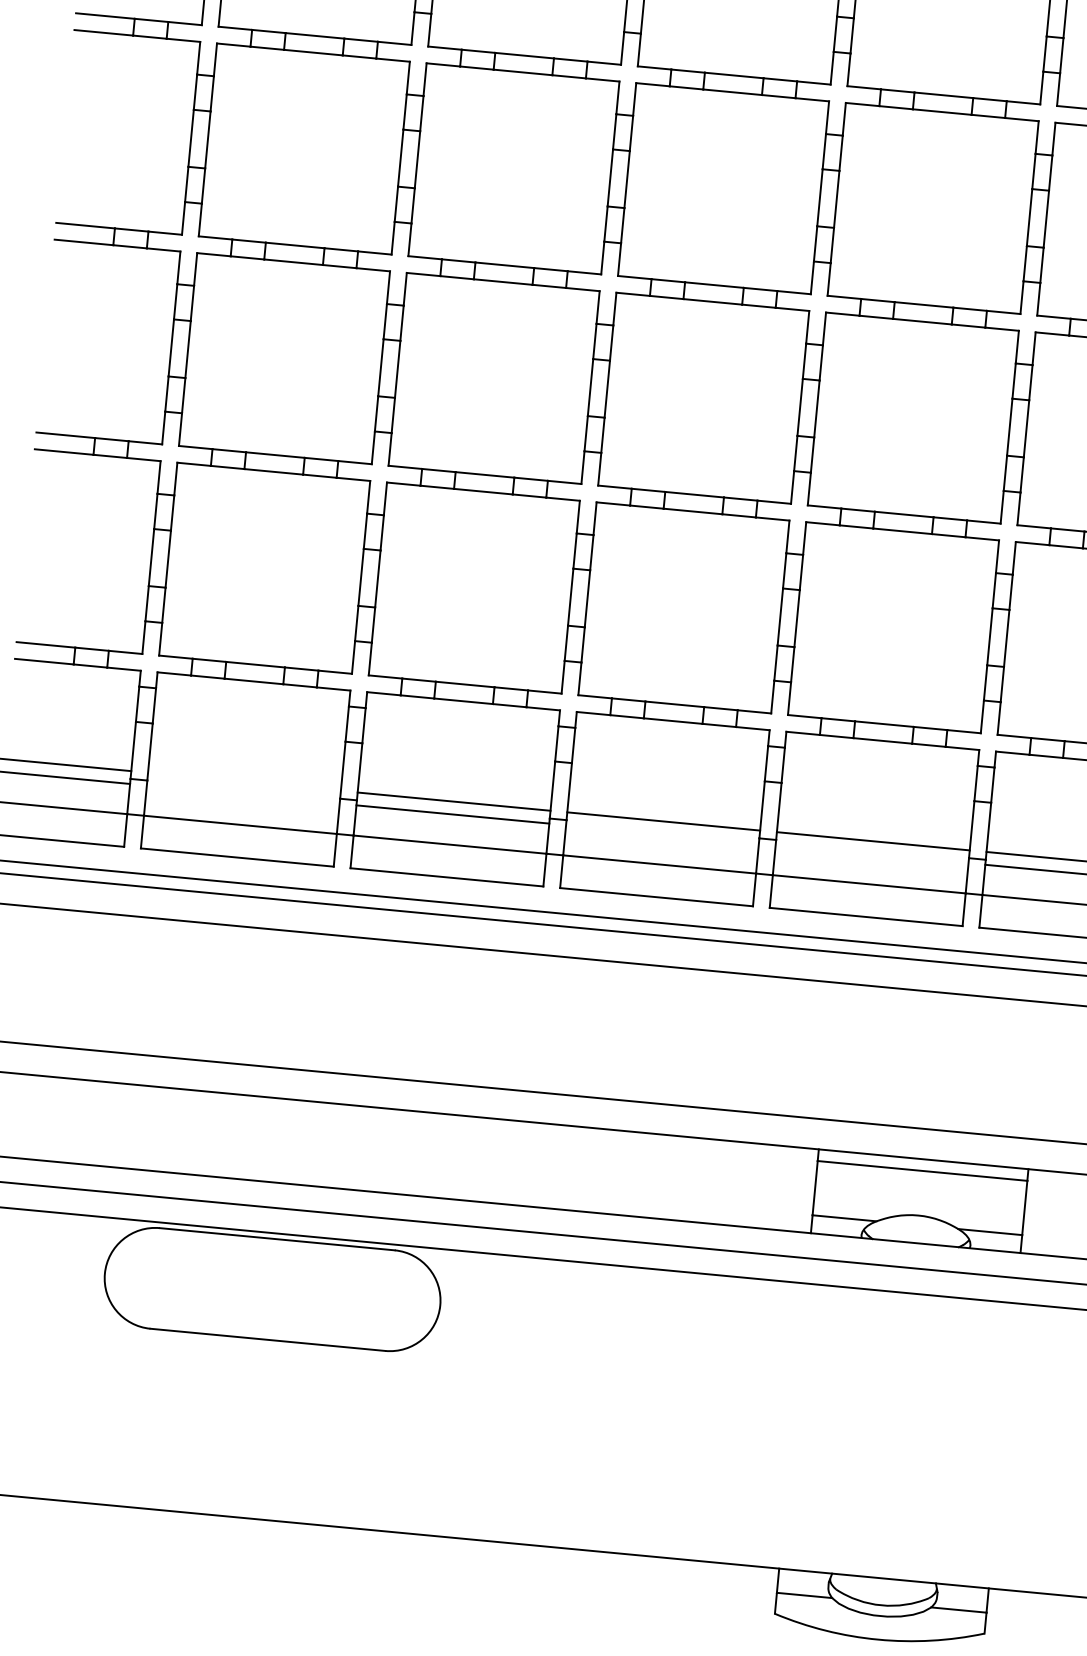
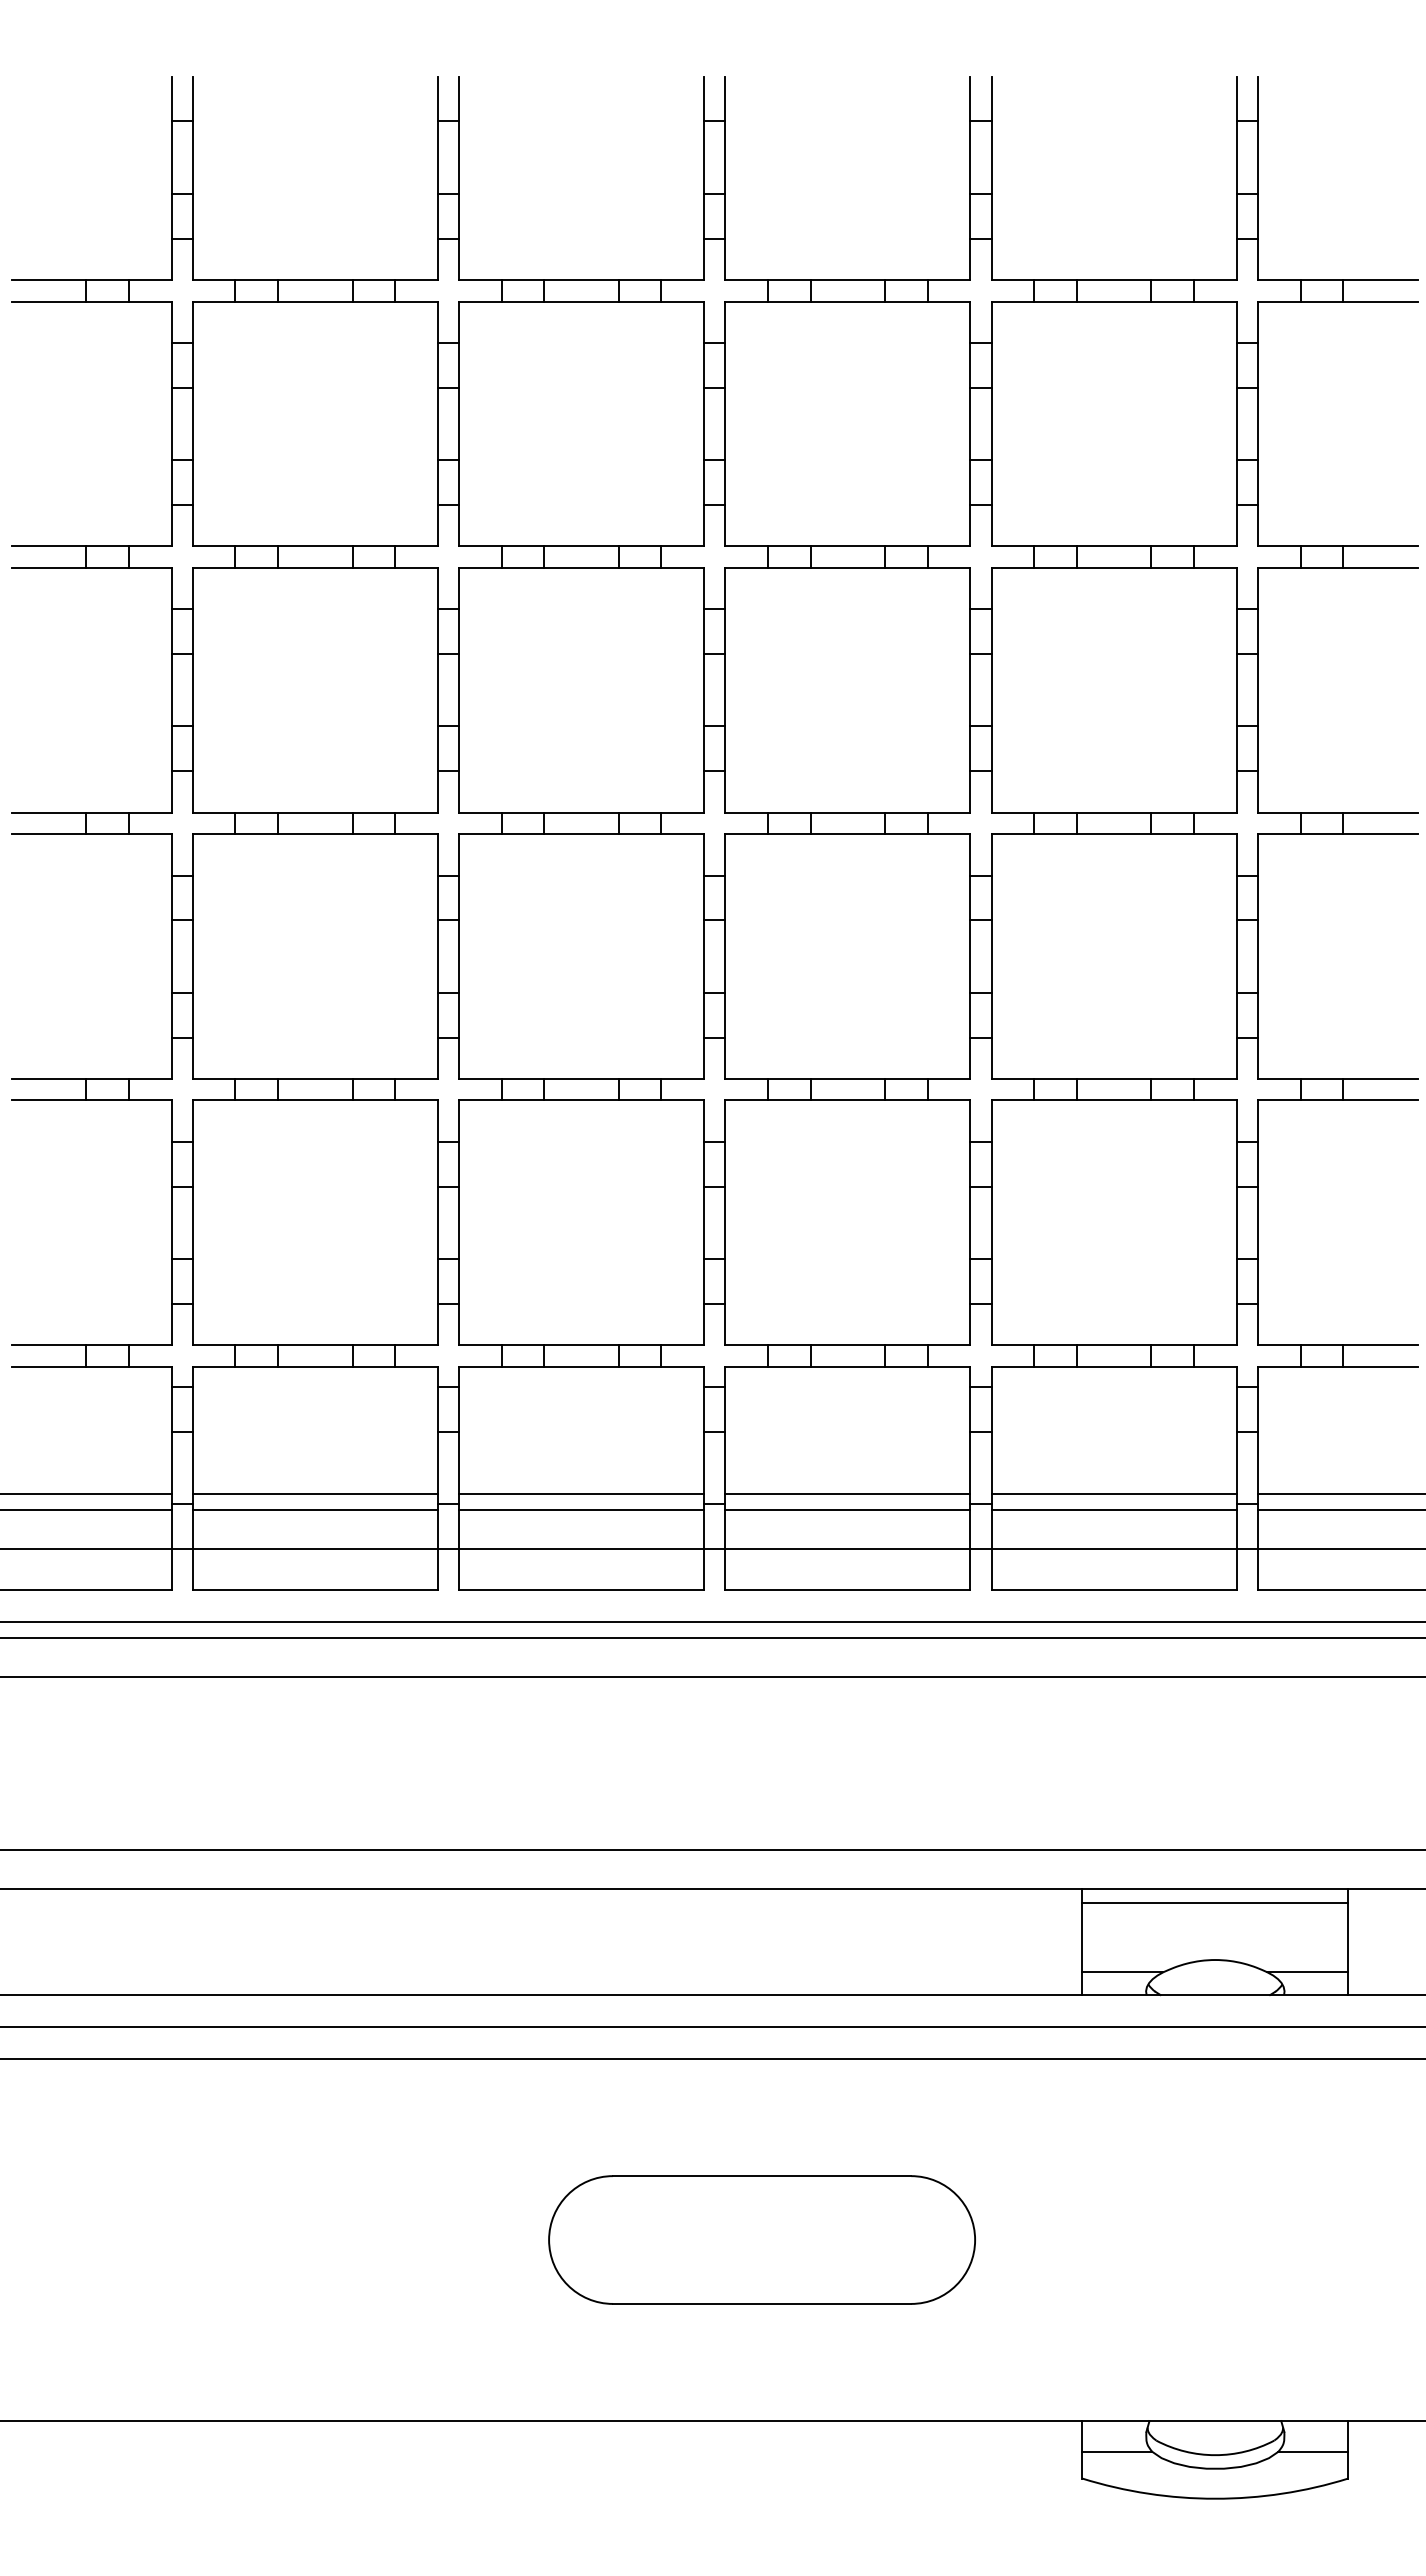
line: (243, 782) -> (314, 1494), added
line: (242, 794) -> (314, 1510), added
line: (662, 834) -> (847, 1510), added
line: (871, 854) -> (1113, 1510), added
part: (272, 1289) -> (761, 2239), moved

